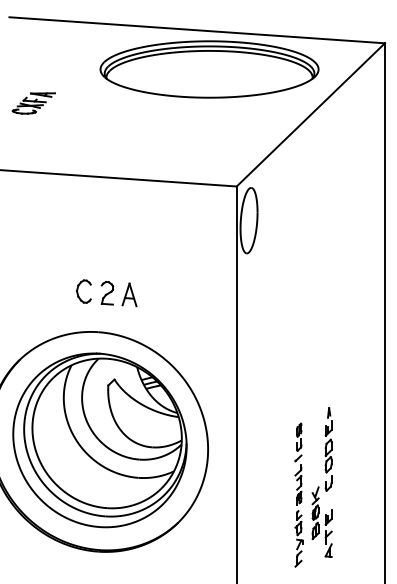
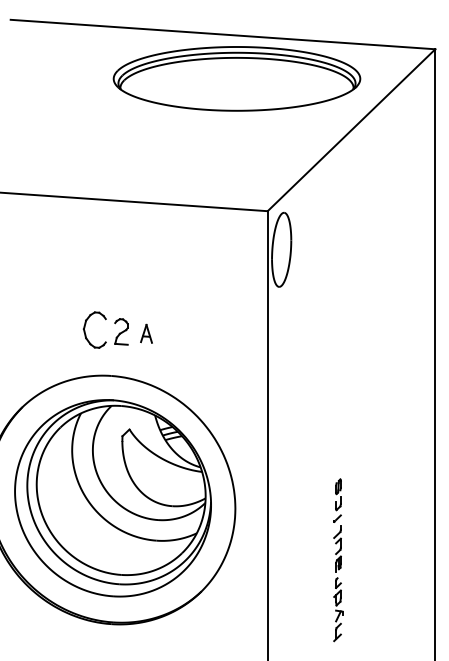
part: (34, 102) -> (38, 116), removed
part: (83, 291) -> (94, 329), size x1.4
part: (129, 294) -> (146, 333), size x0.7
part: (322, 483) -> (364, 546), removed

